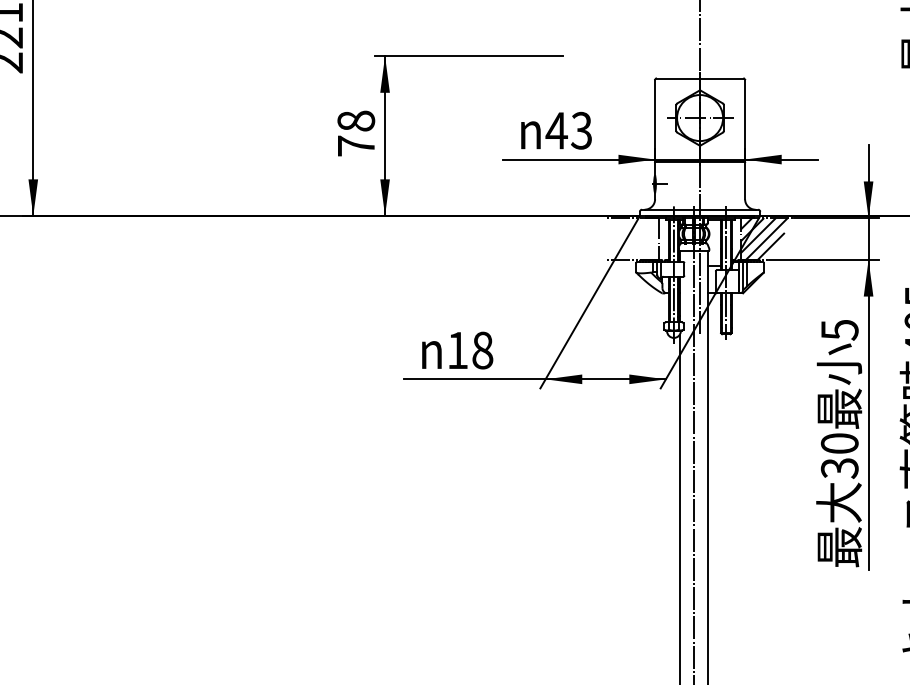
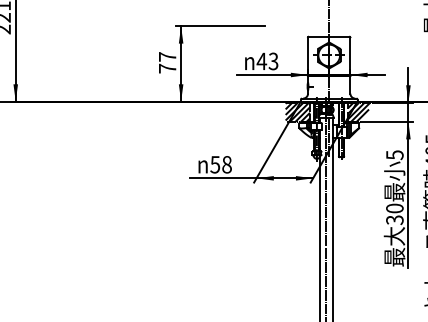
text: (356, 120) -> (167, 56), 78 -> 77
hatch: (632, 239) -> (297, 112), added
text: (458, 349) -> (215, 164), 18 -> 58

